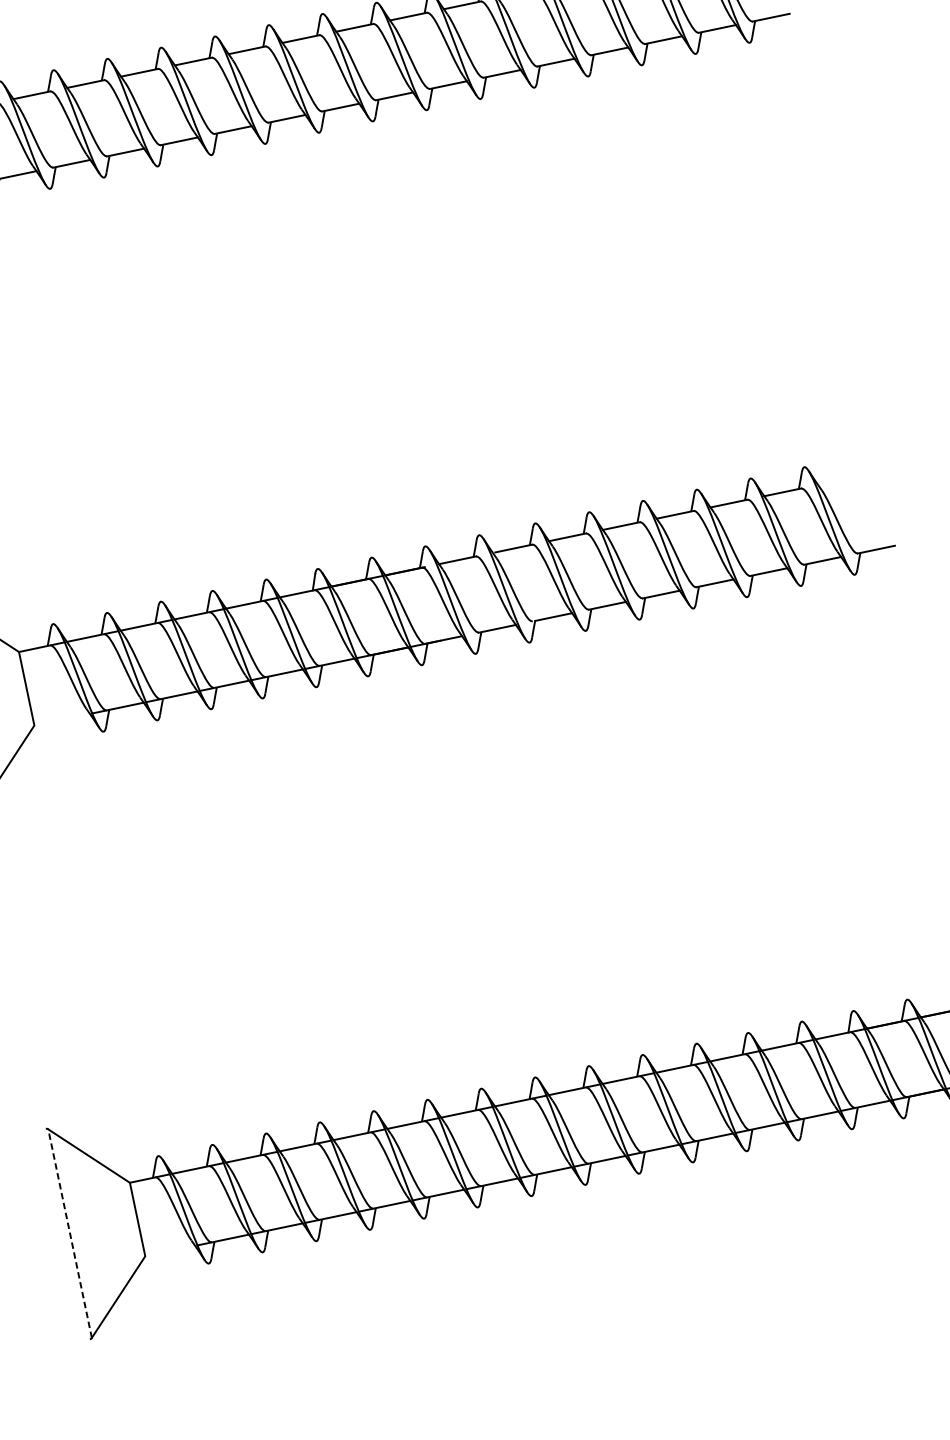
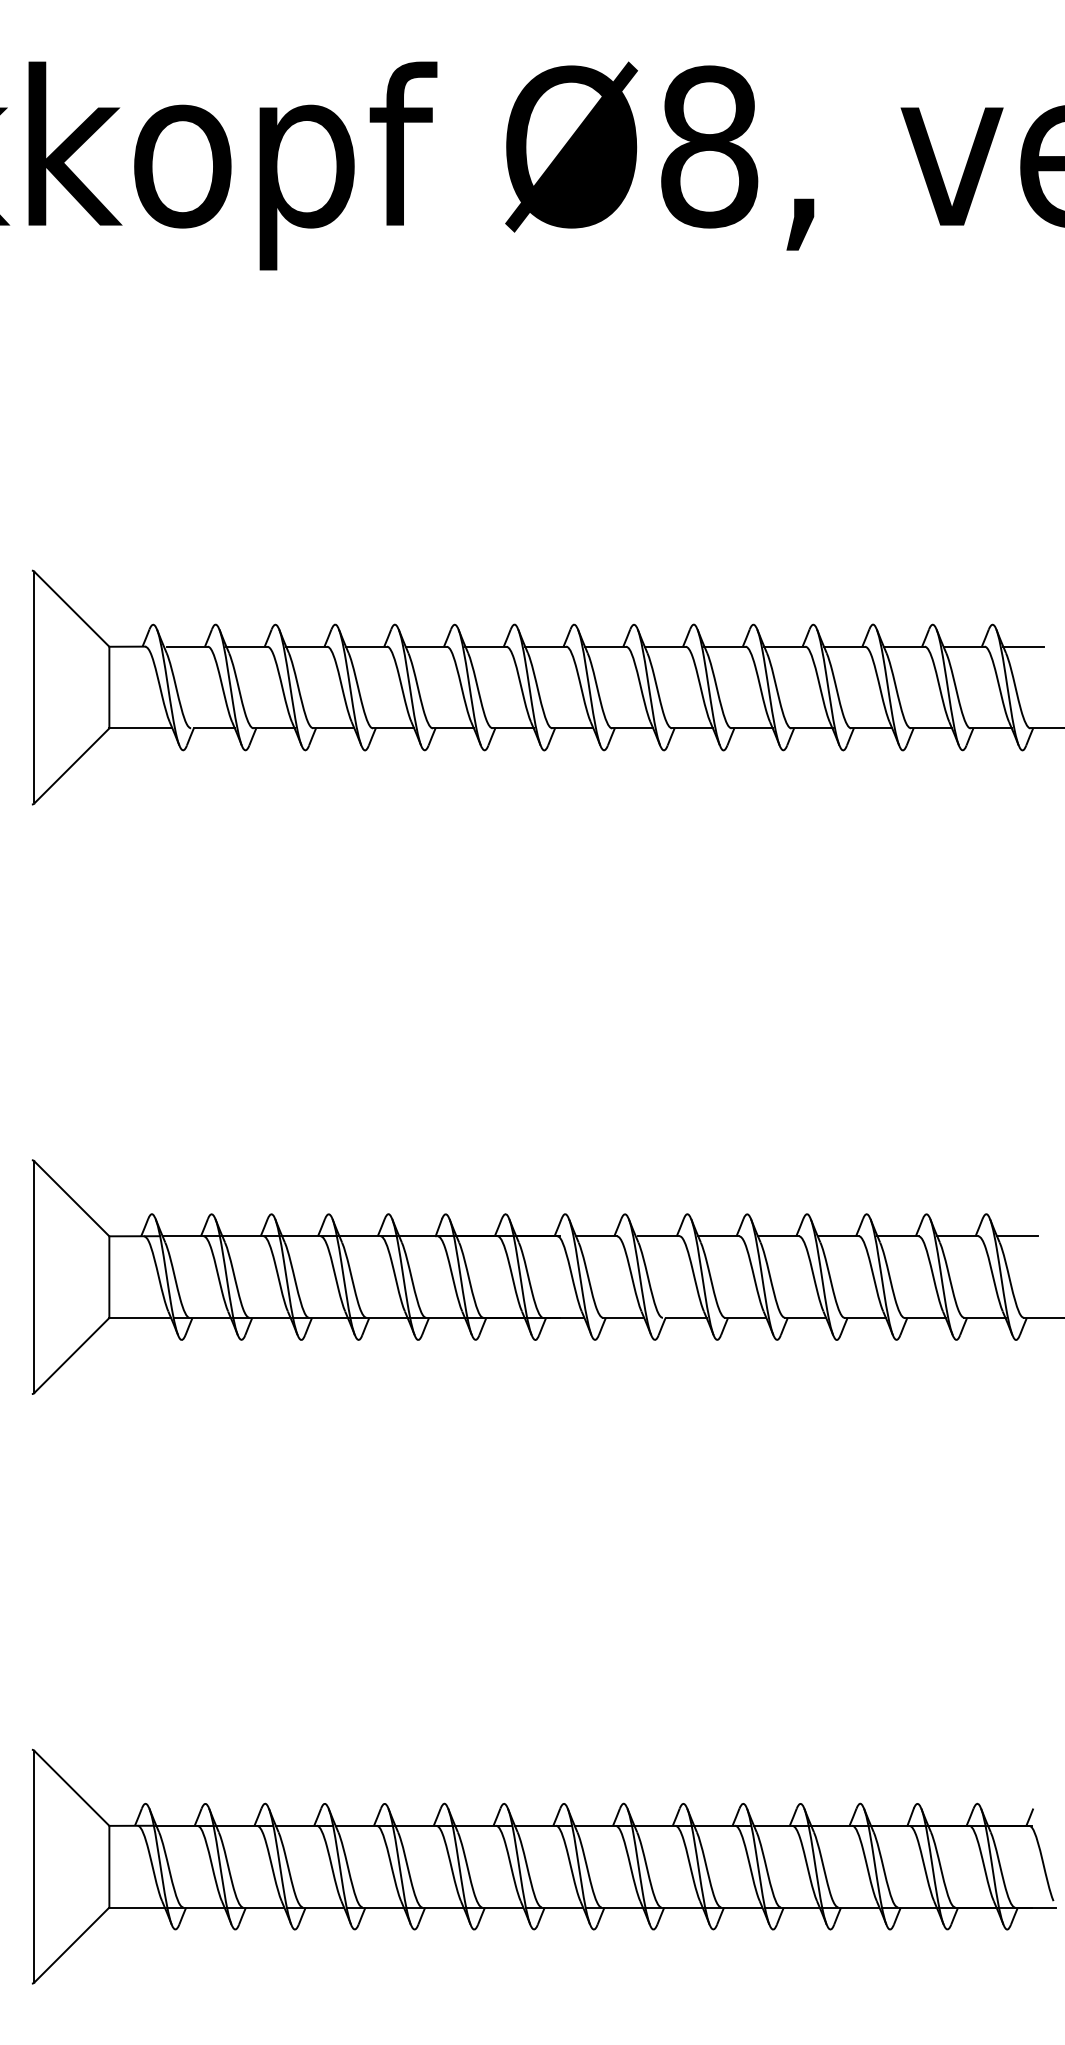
line: (836, 481) -> (1017, 1236), added
line: (62, 719) -> (140, 1317), added
line: (70, 1233) -> (34, 1866), dashed -> solid
line: (169, 1251) -> (136, 1907), added

